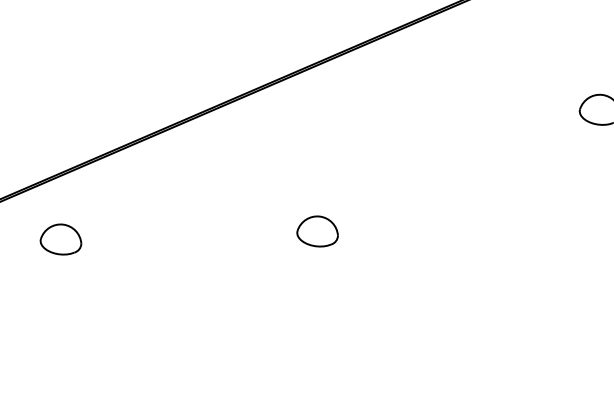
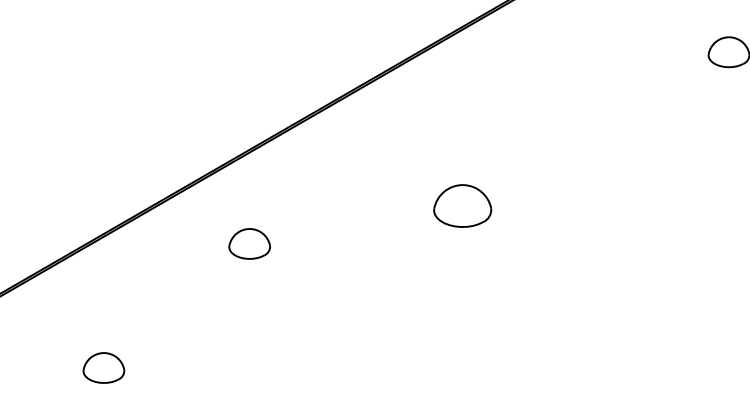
part: (317, 230) -> (462, 205), size x1.4
part: (61, 239) -> (249, 243), moved

